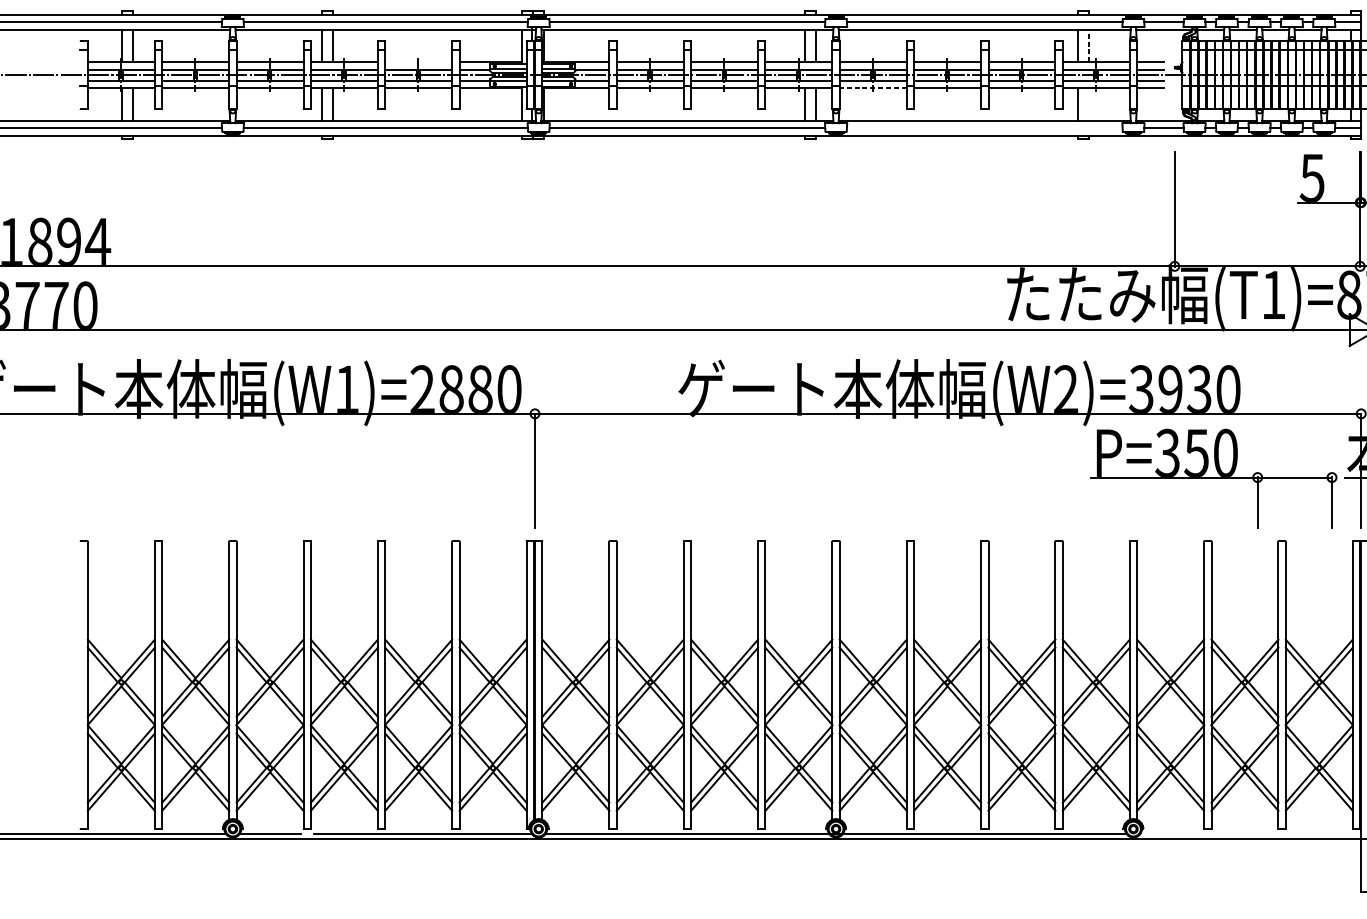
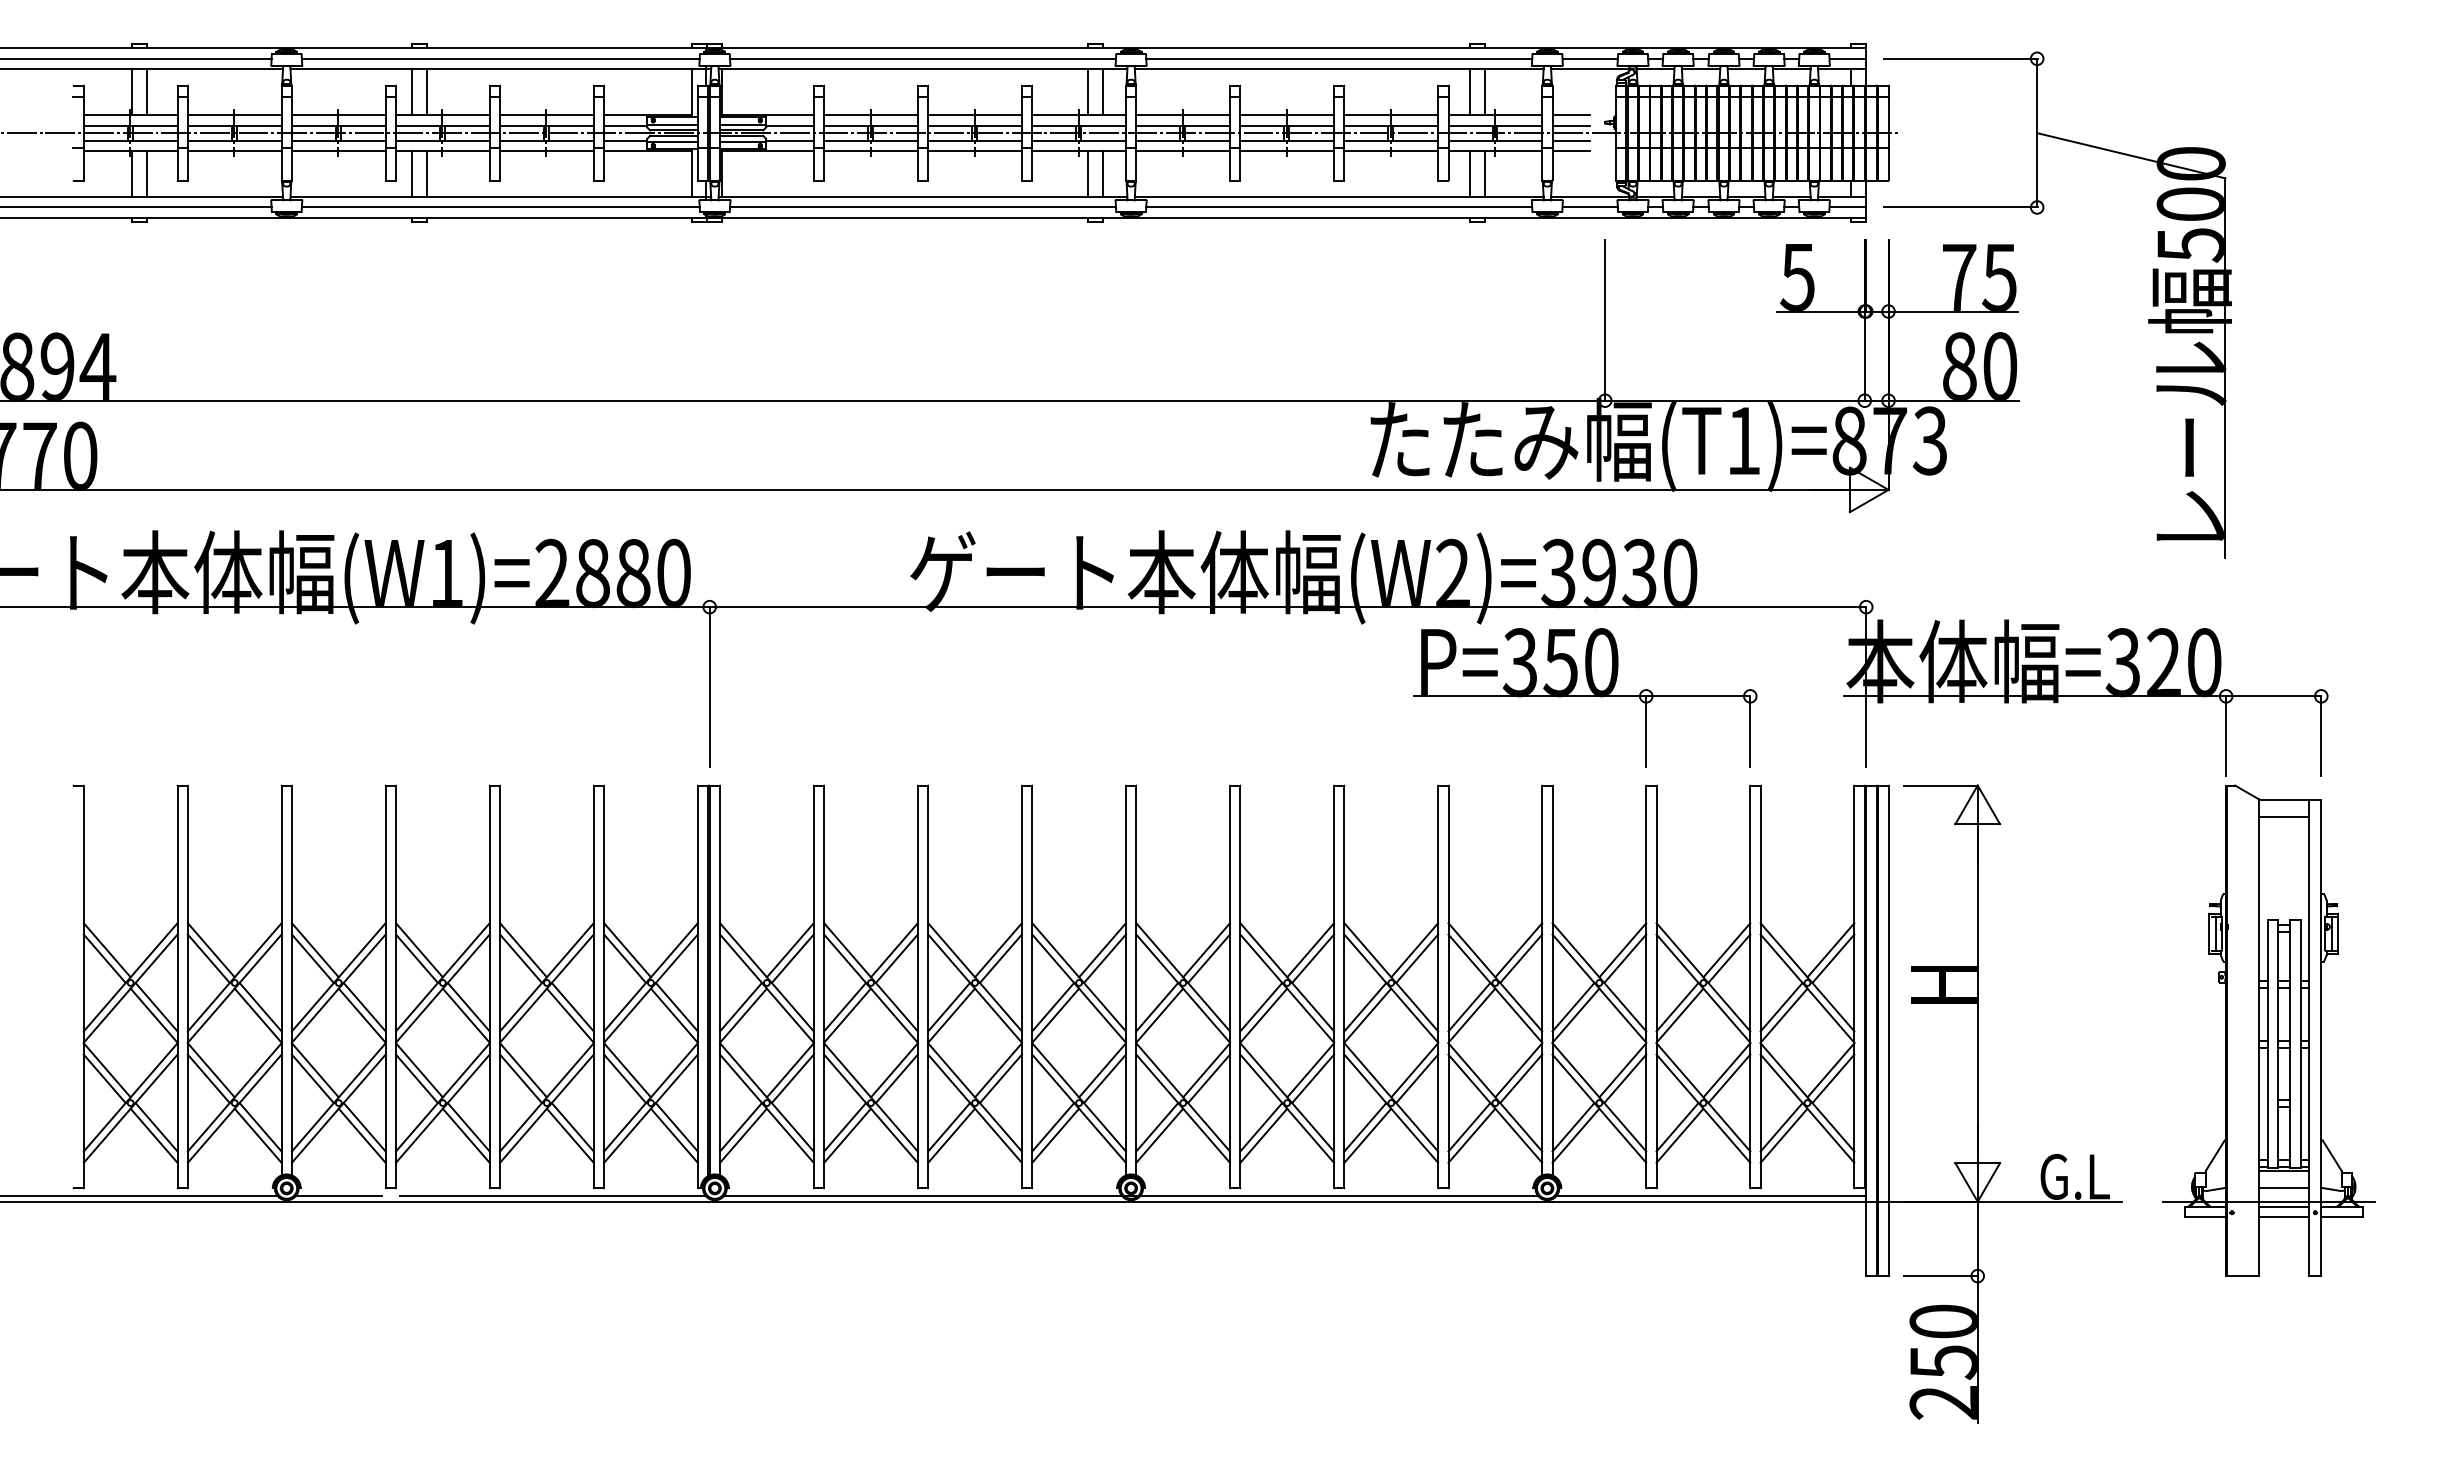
line: (1088, 46) -> (1484, 92), dashed -> solid
line: (418, 62) -> (546, 115), added
line: (873, 88) -> (1183, 151), dashed -> solid
line: (1088, 104) -> (1484, 173), added
line: (984, 128) -> (1339, 207), added
part: (1214, 478) -> (1585, 697), moved
line: (1250, 834) -> (1711, 1195), added

